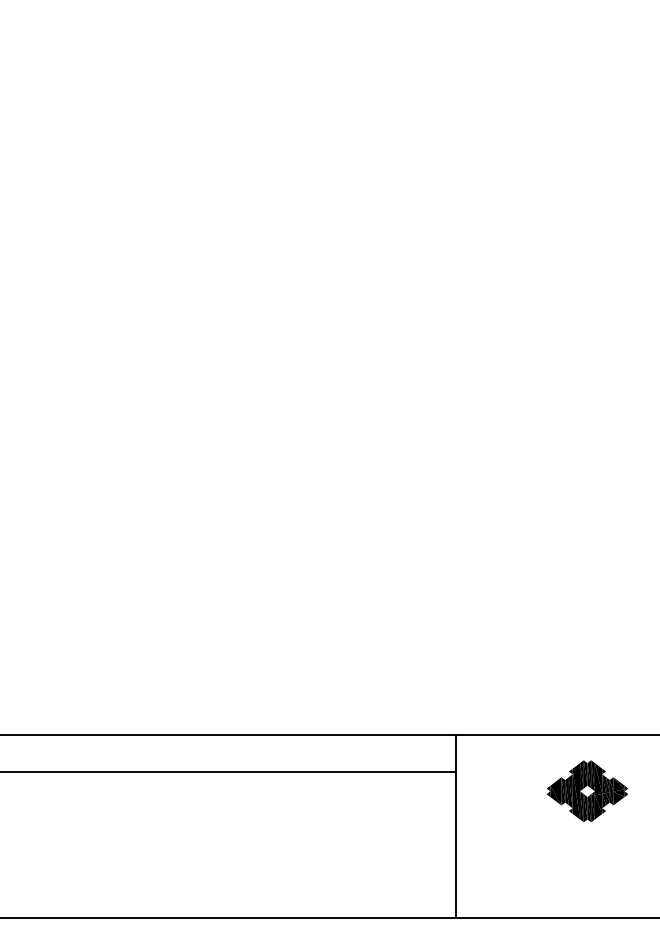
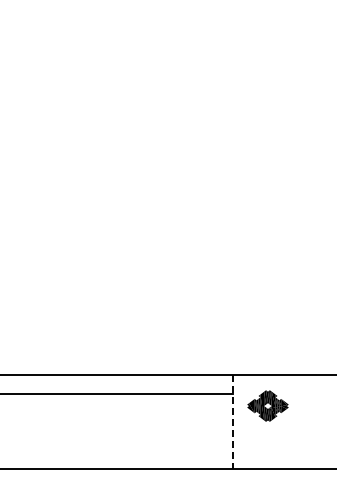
part: (586, 790) -> (267, 405), moved
line: (455, 827) -> (232, 422), solid -> dashed

